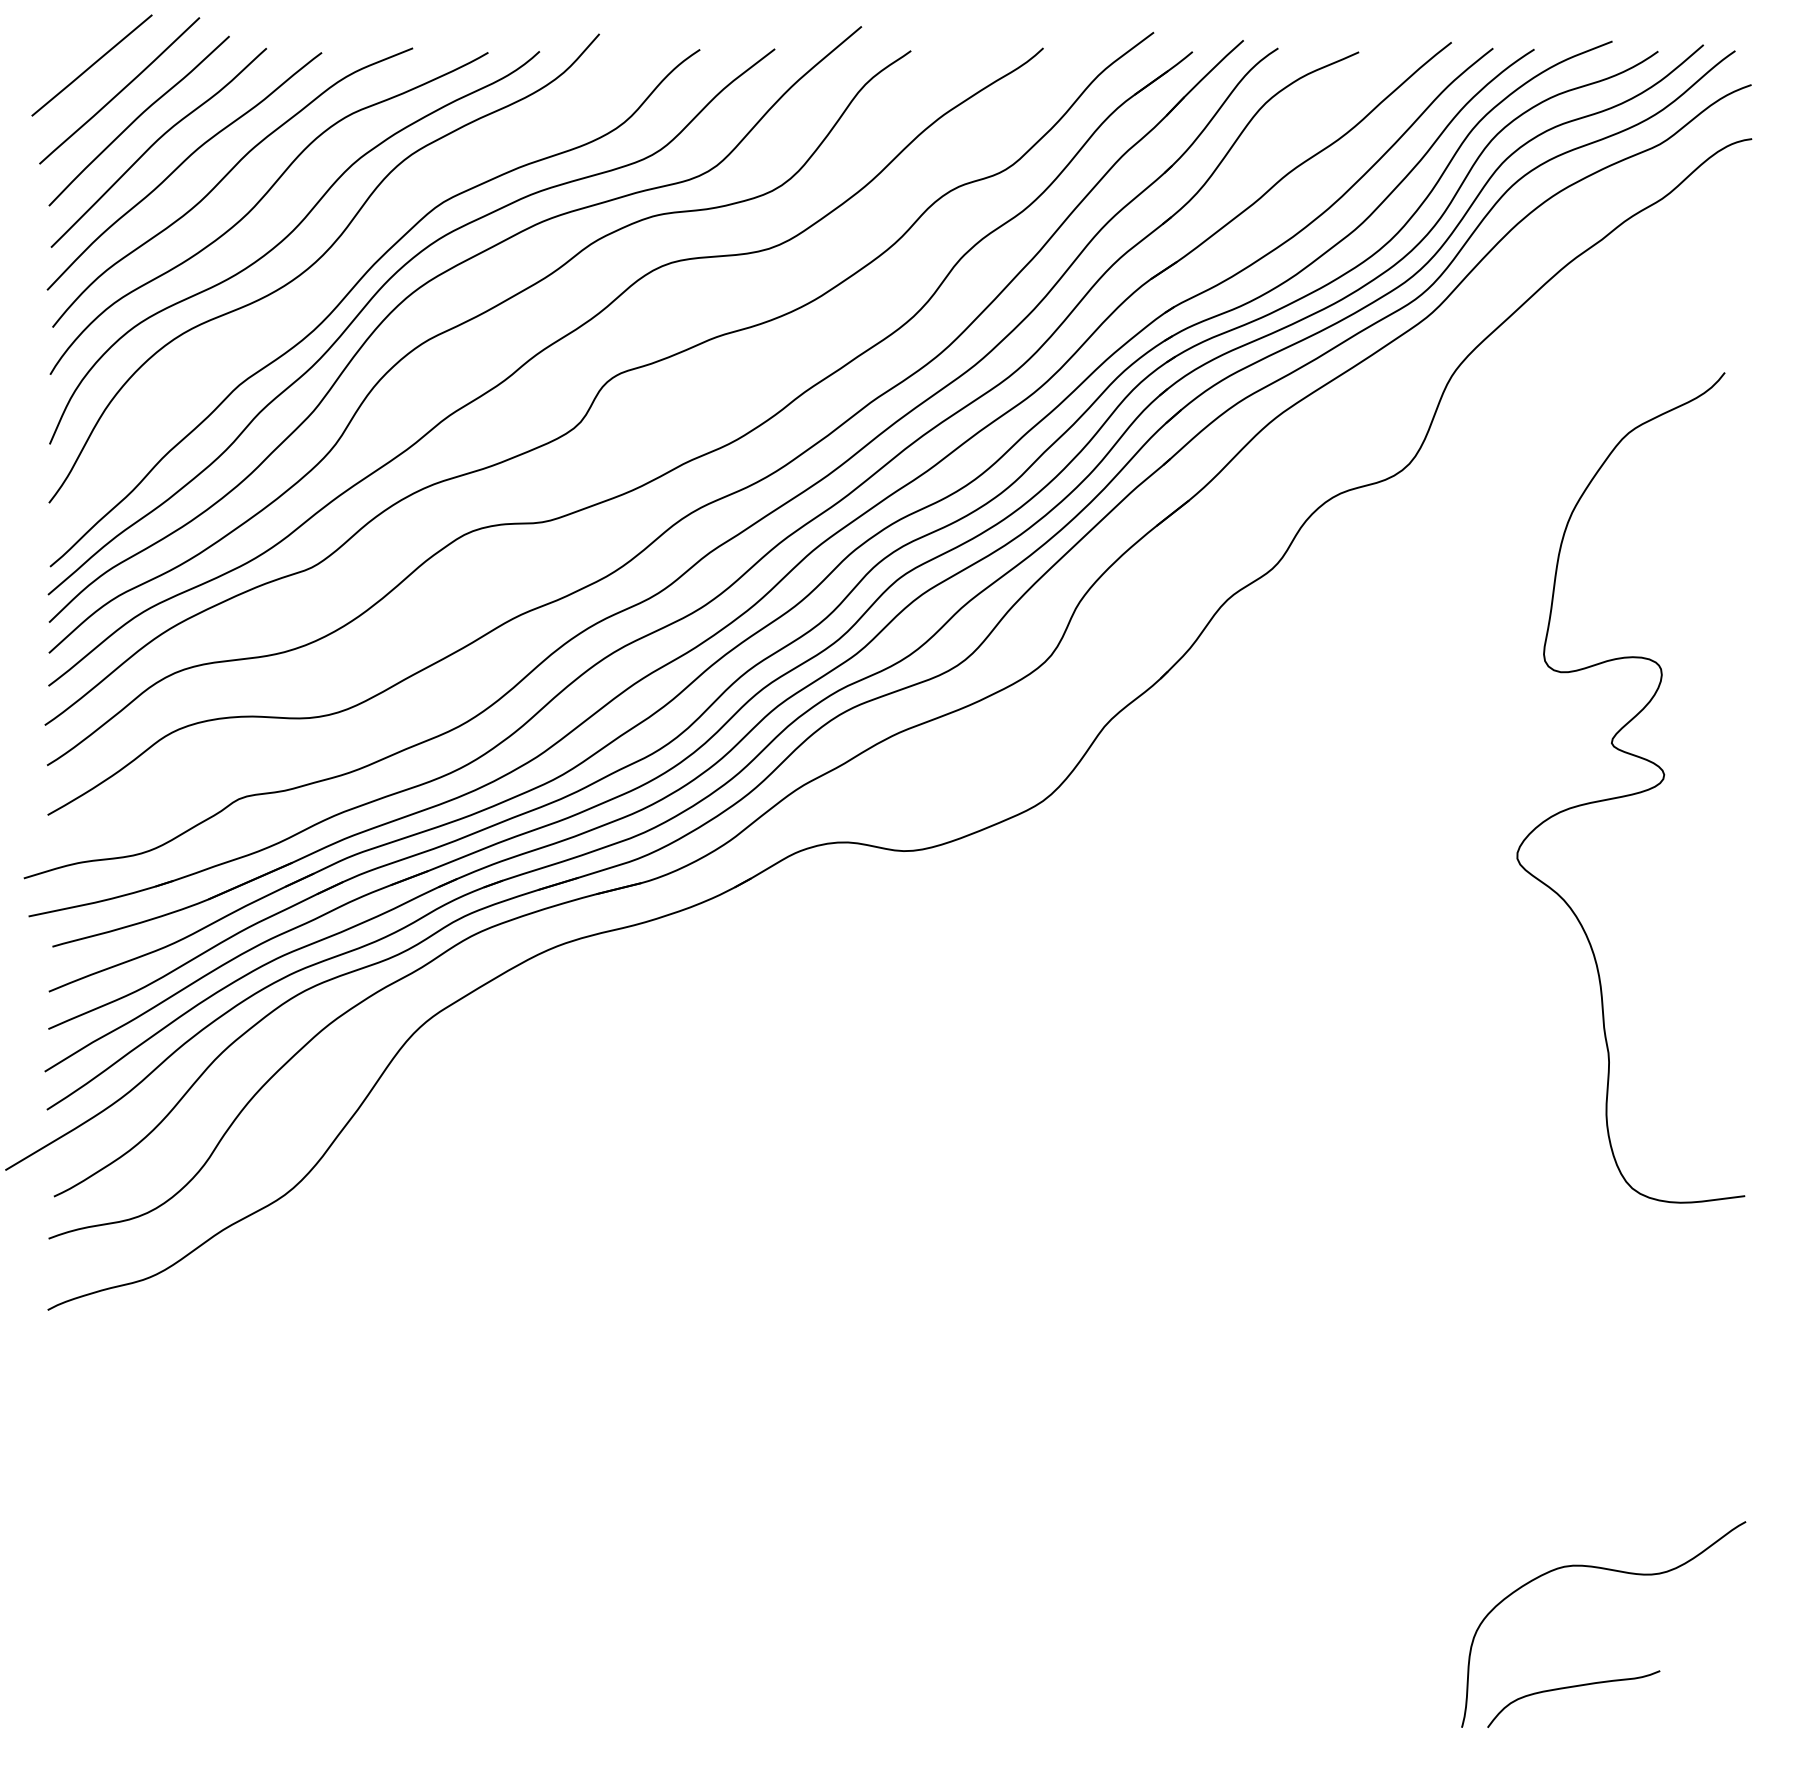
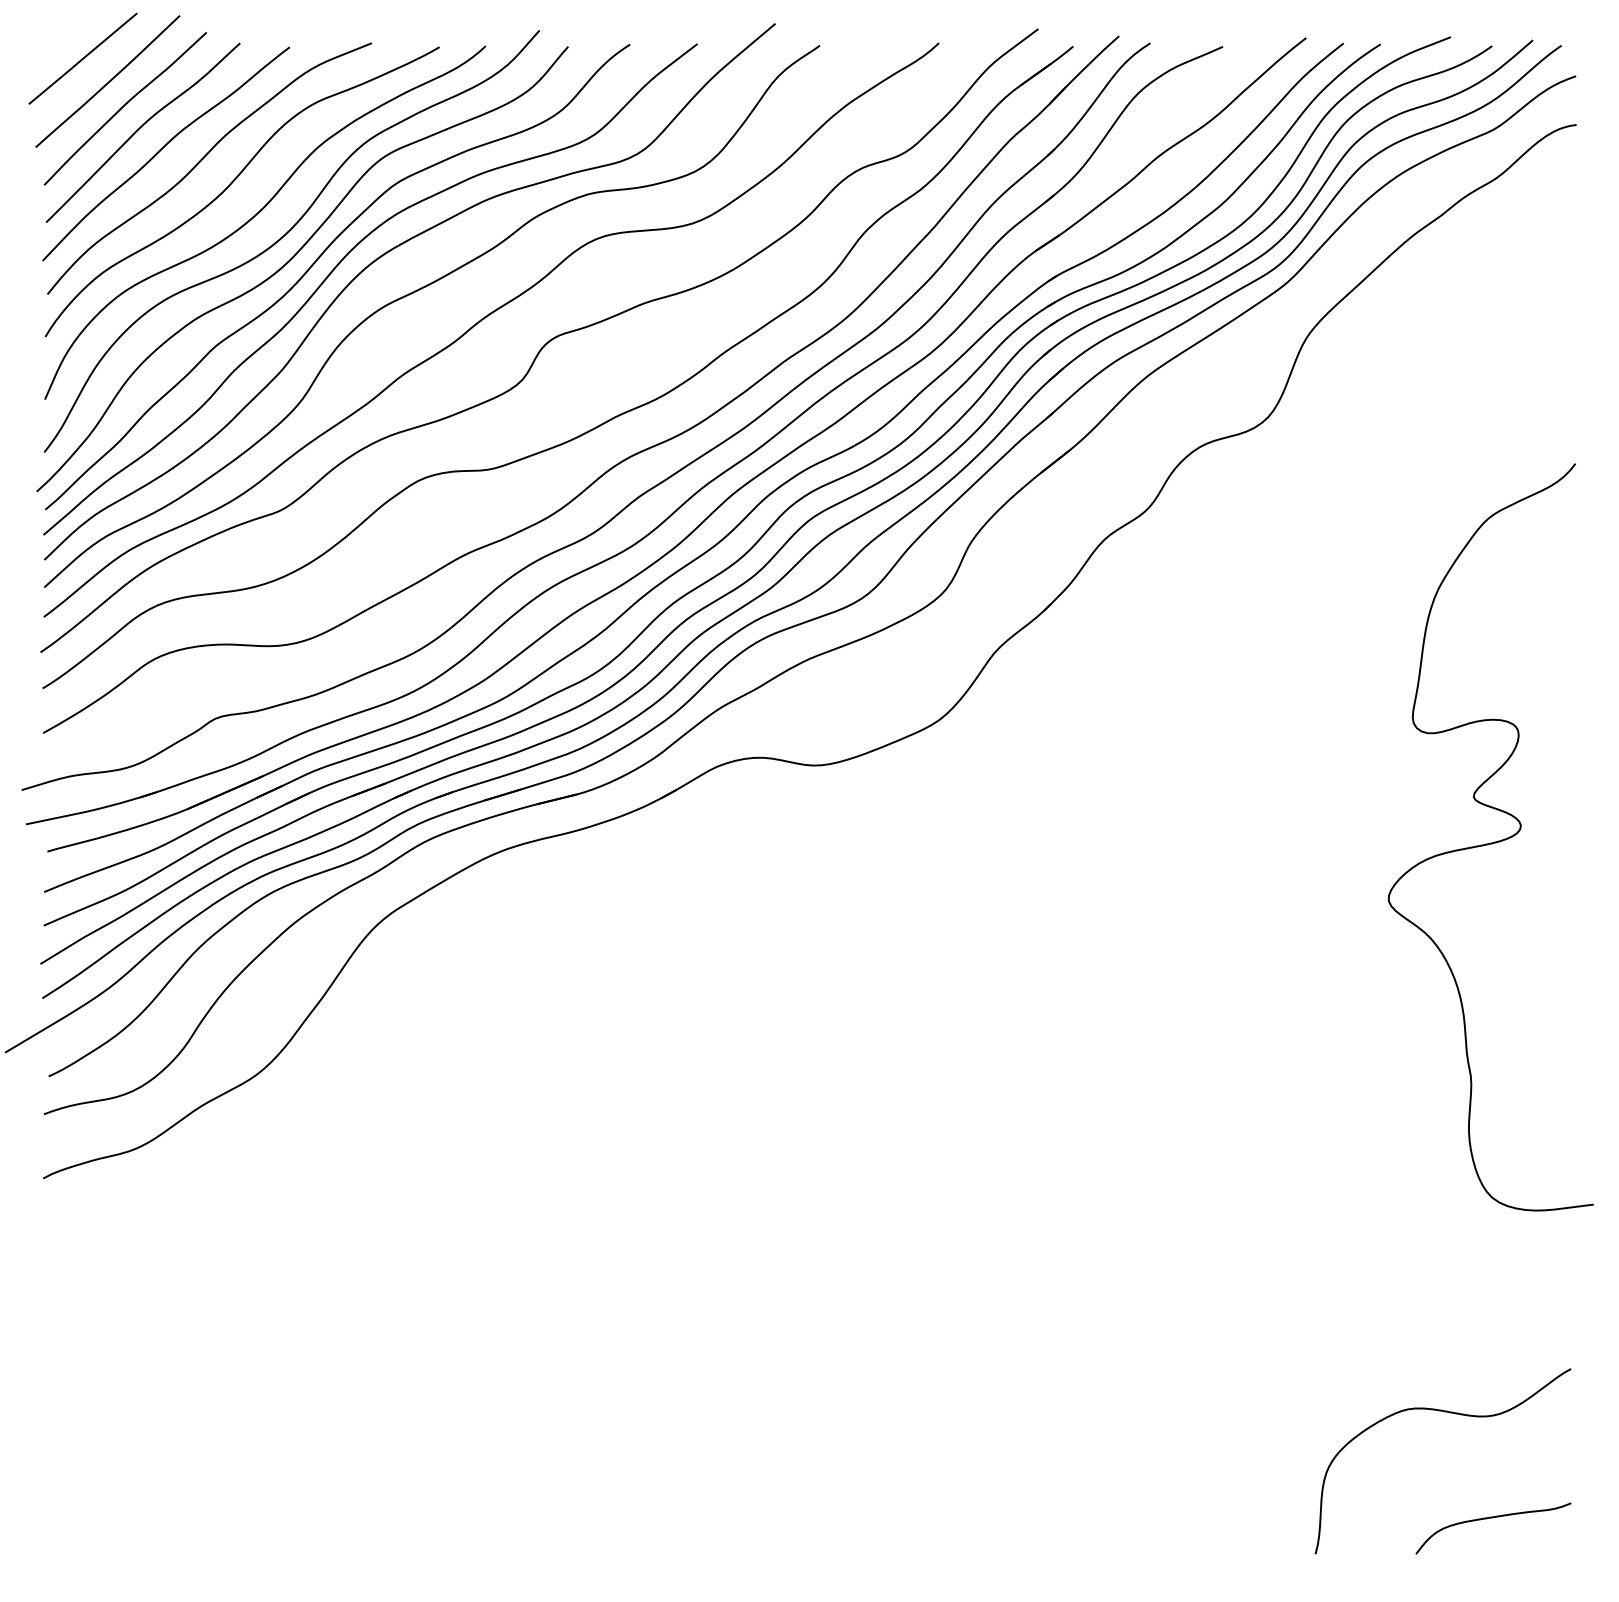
curve: (324, 288) -> (292, 259), added
curve: (1631, 793) -> (1491, 842), moved
curve: (1569, 1688) -> (1489, 1518), moved

